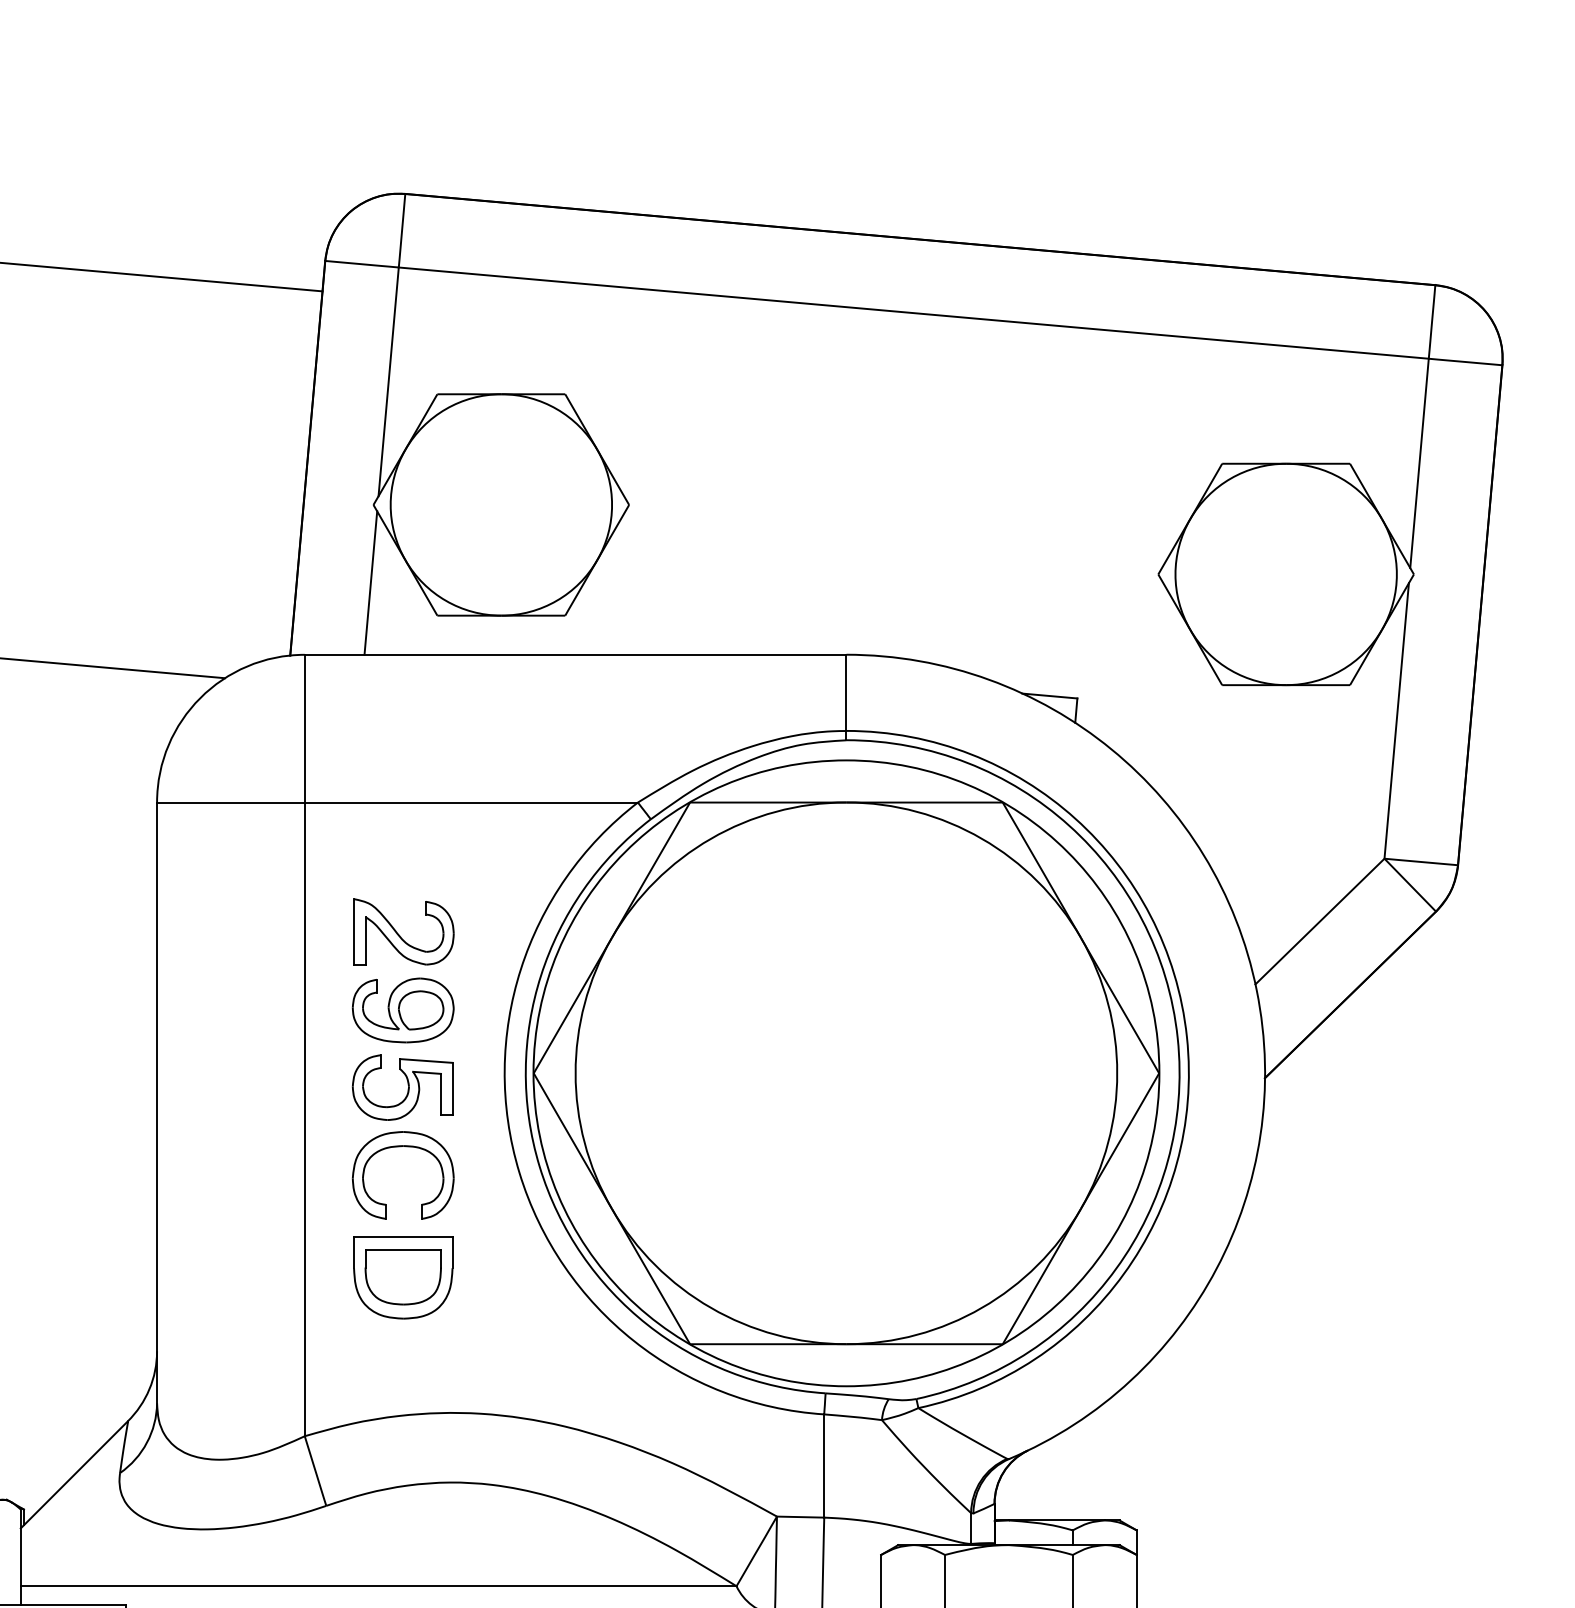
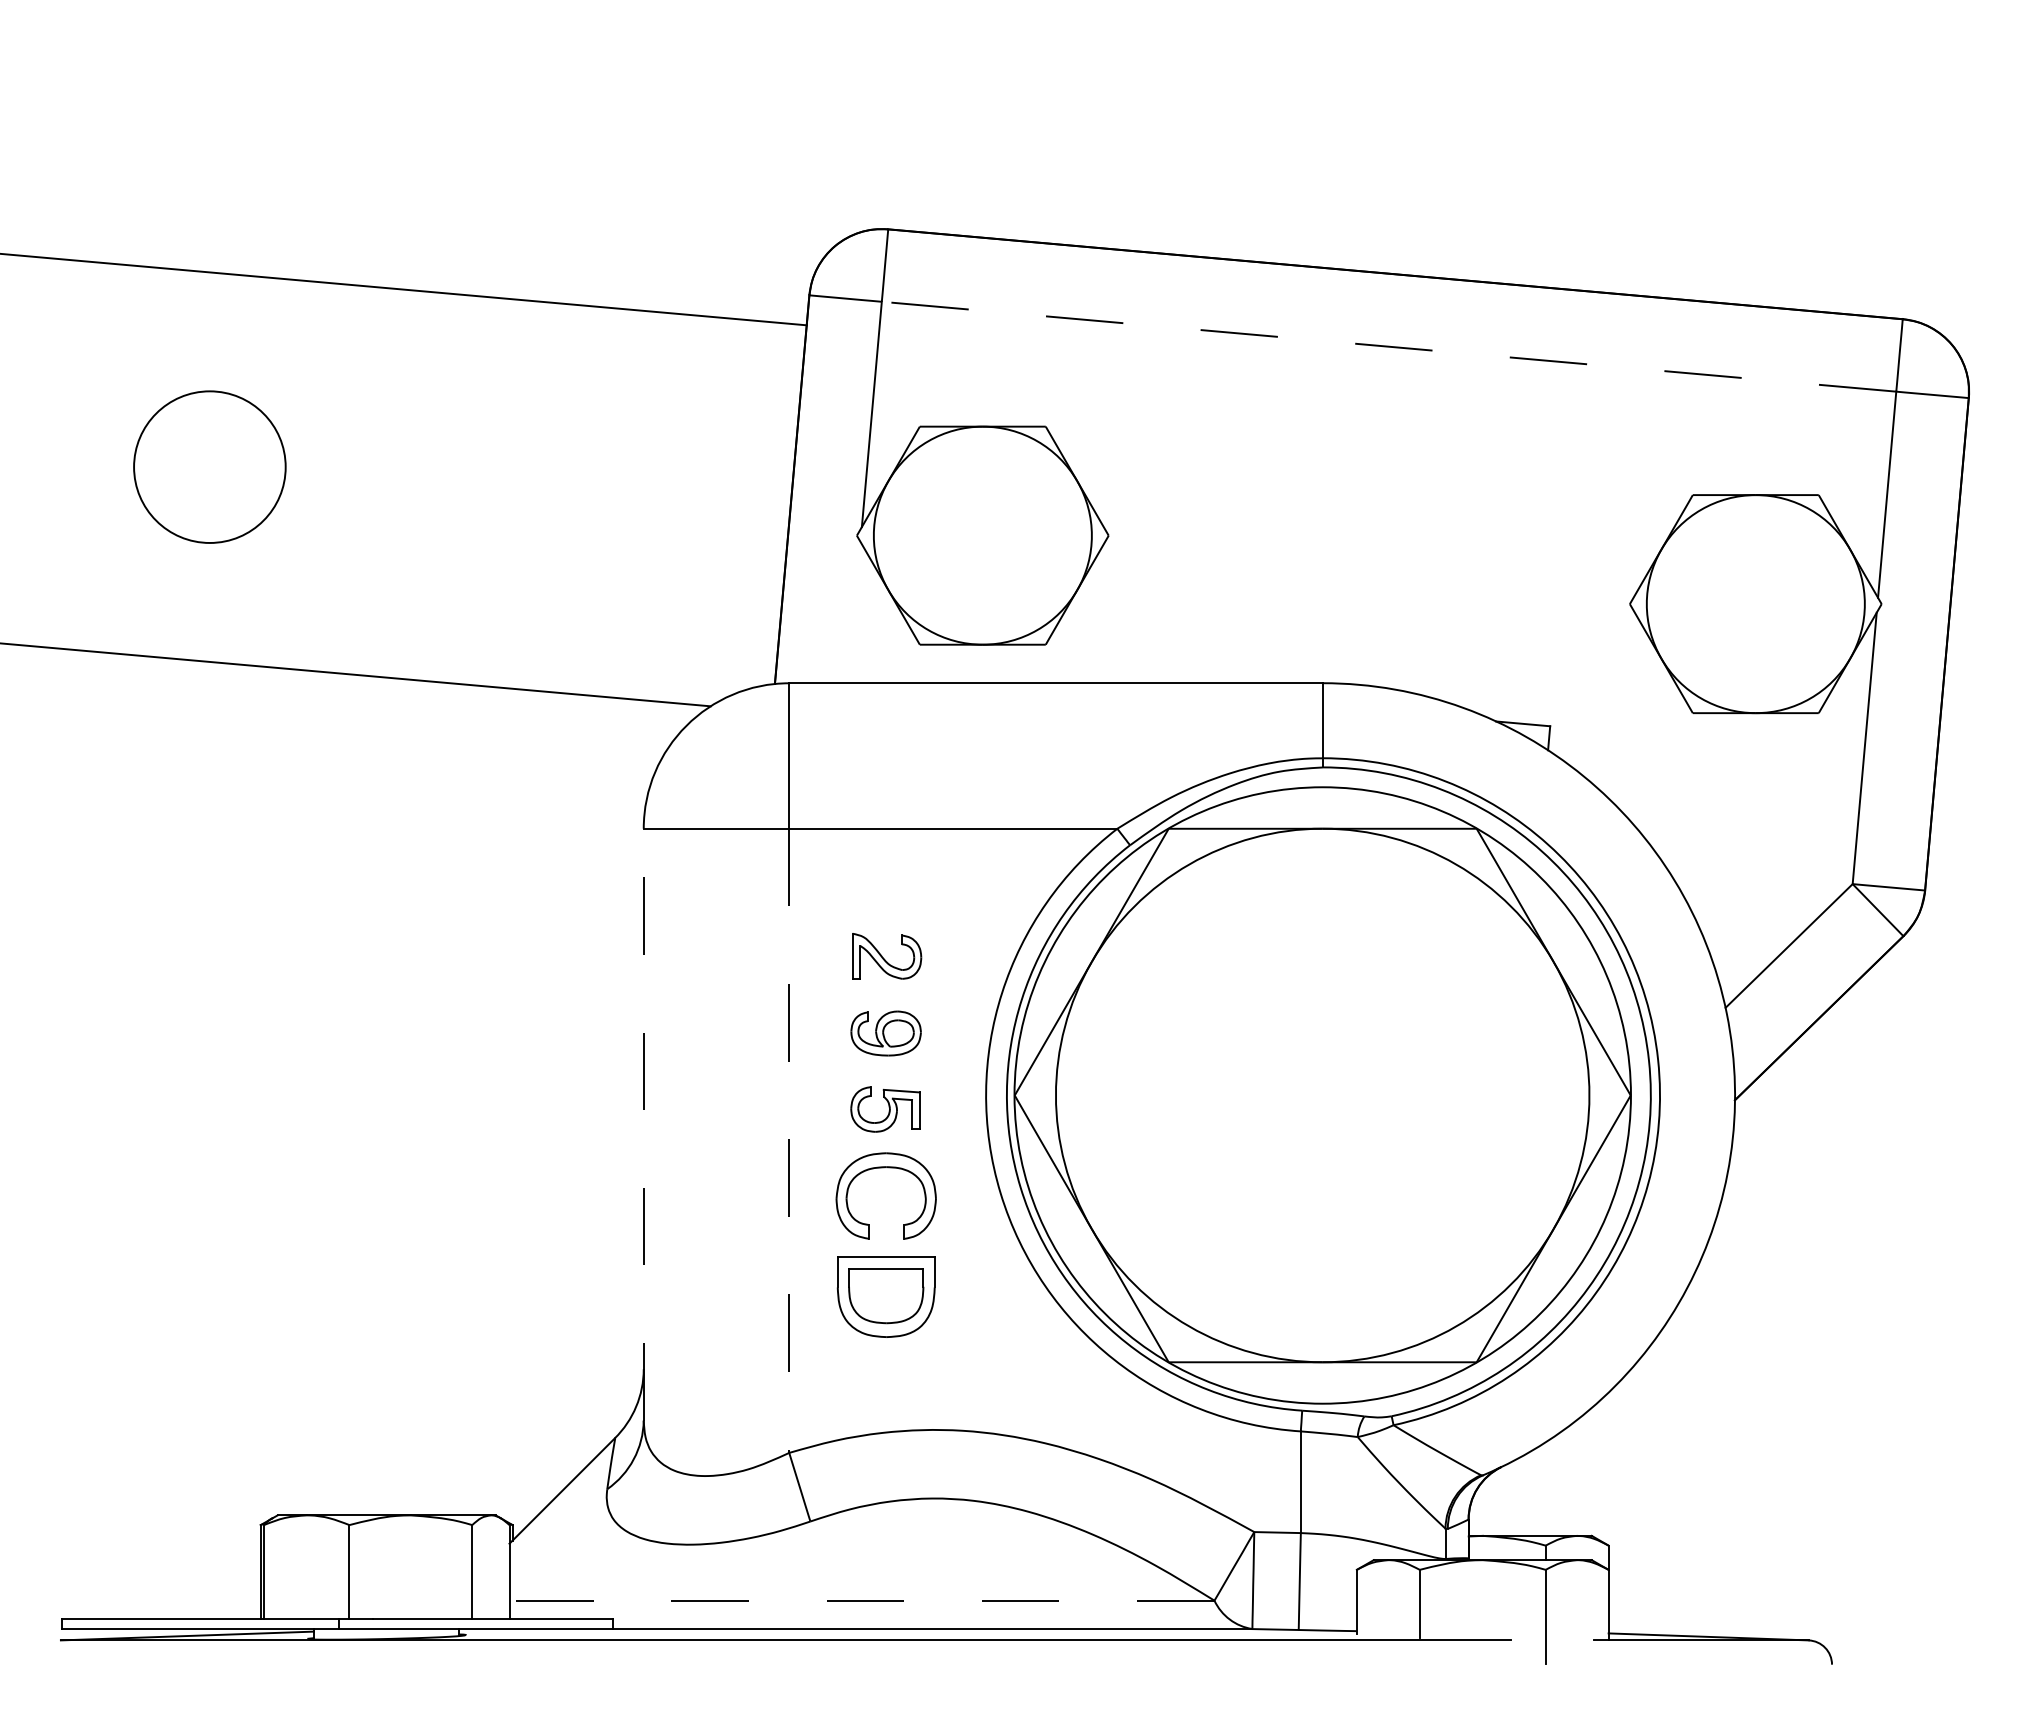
line: (913, 312) -> (1388, 346), solid -> dashed
line: (371, 582) -> (854, 612), removed
part: (403, 932) -> (886, 956), size x0.7
part: (402, 1010) -> (885, 1033), size x0.7
part: (402, 1087) -> (885, 1109), size x0.7
line: (156, 1102) -> (643, 1124), solid -> dashed
line: (305, 1120) -> (789, 1141), solid -> dashed
line: (378, 1586) -> (861, 1600), solid -> dashed

